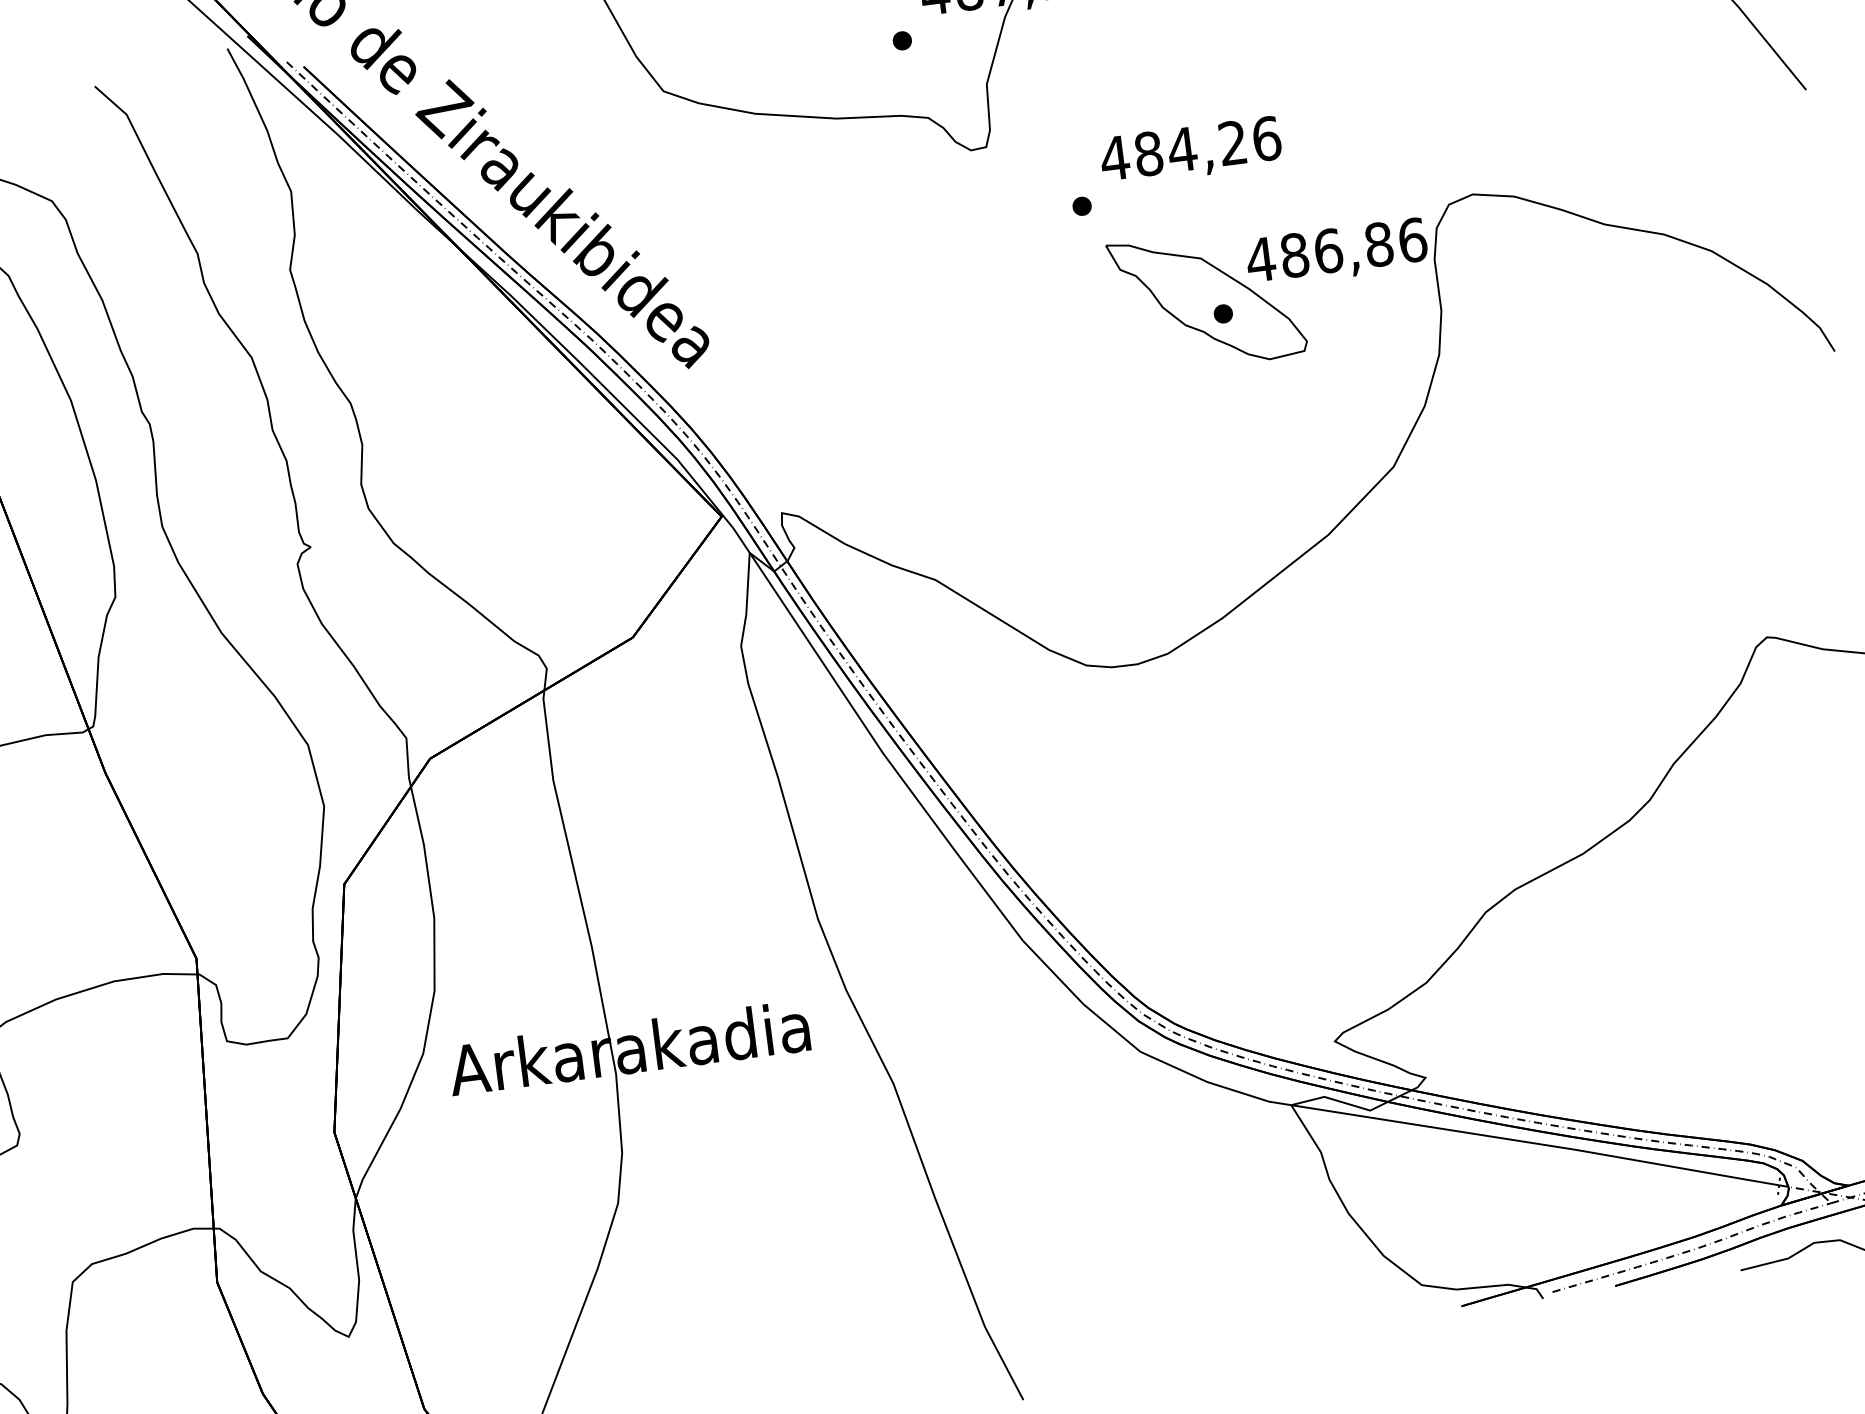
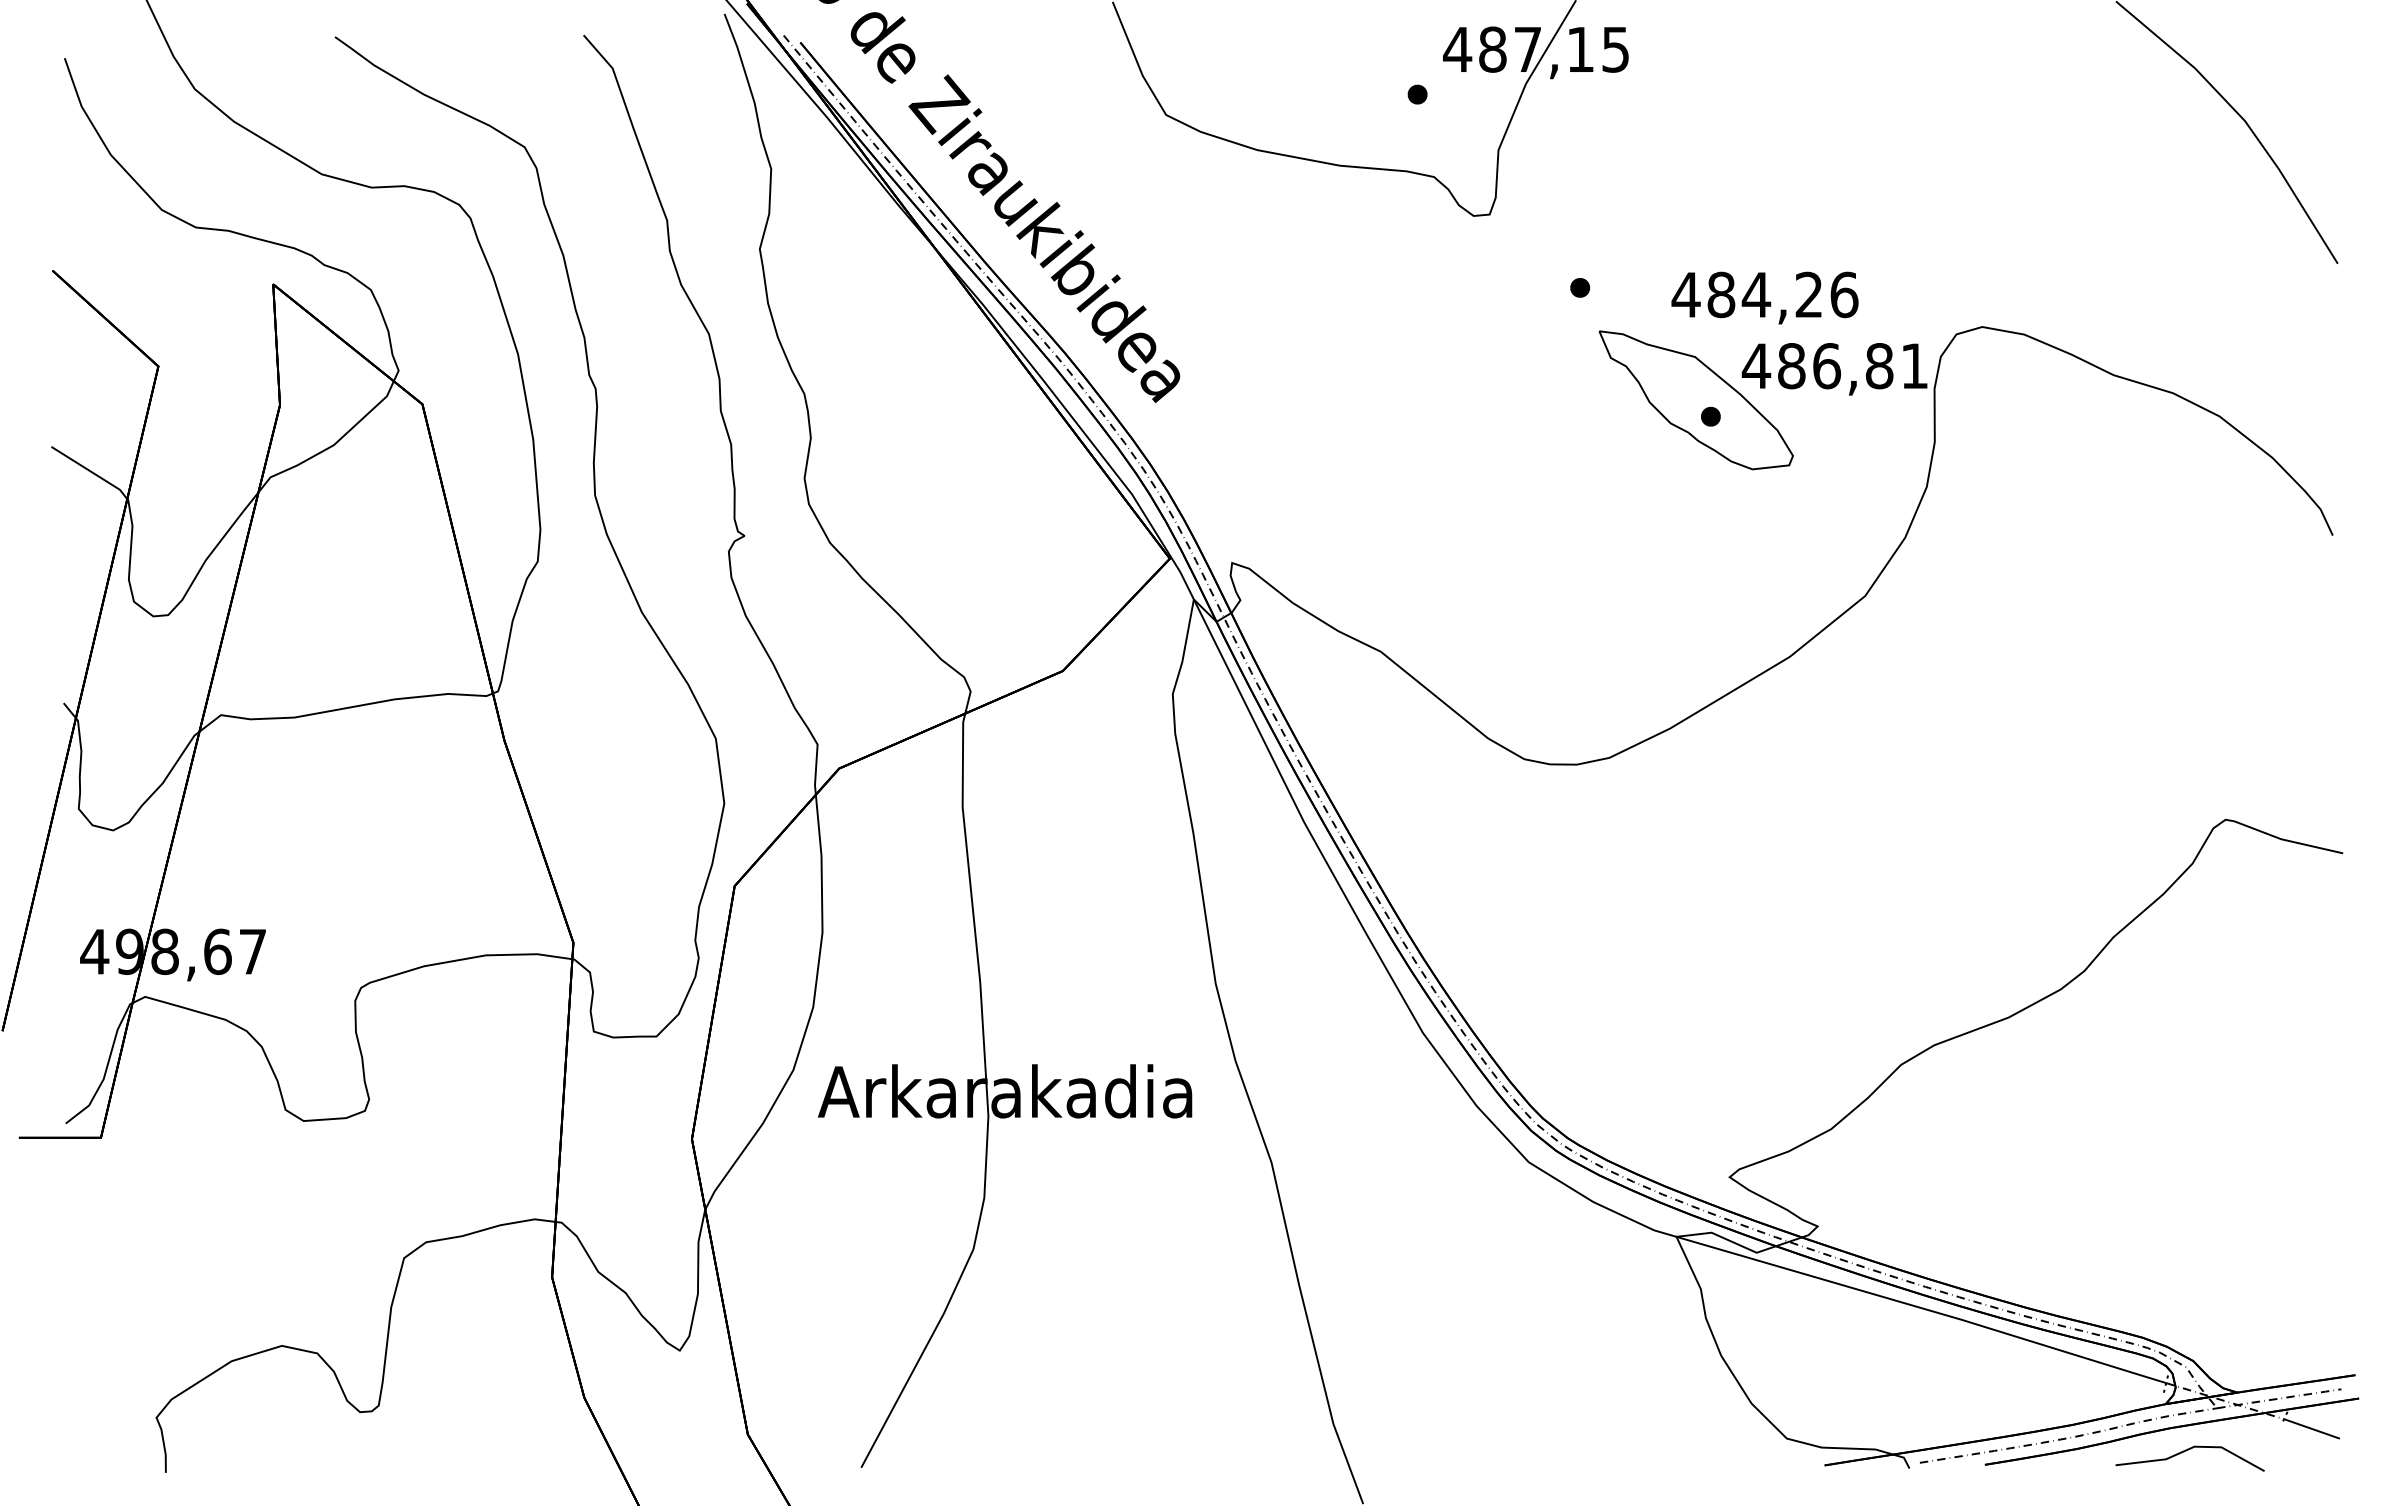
text: (1190, 151) -> (1764, 297), moved
text: (1412, 240) -> (1914, 366), 486,86 -> 486,81

